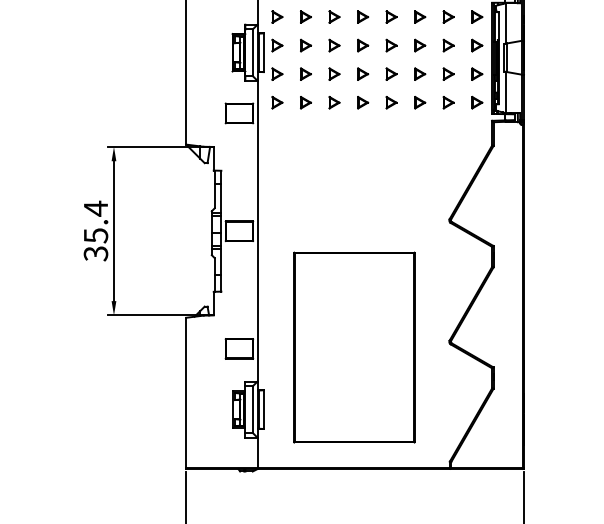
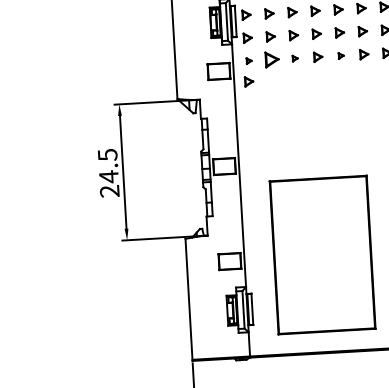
part: (277, 102) -> (249, 60), size x0.6
part: (305, 102) -> (271, 59), size x1.6
part: (334, 102) -> (295, 58), size x0.6
part: (391, 102) -> (341, 55), size x0.6
part: (275, 127) -> (248, 81), added
text: (96, 230) -> (109, 172), 35.4 -> 24.5

